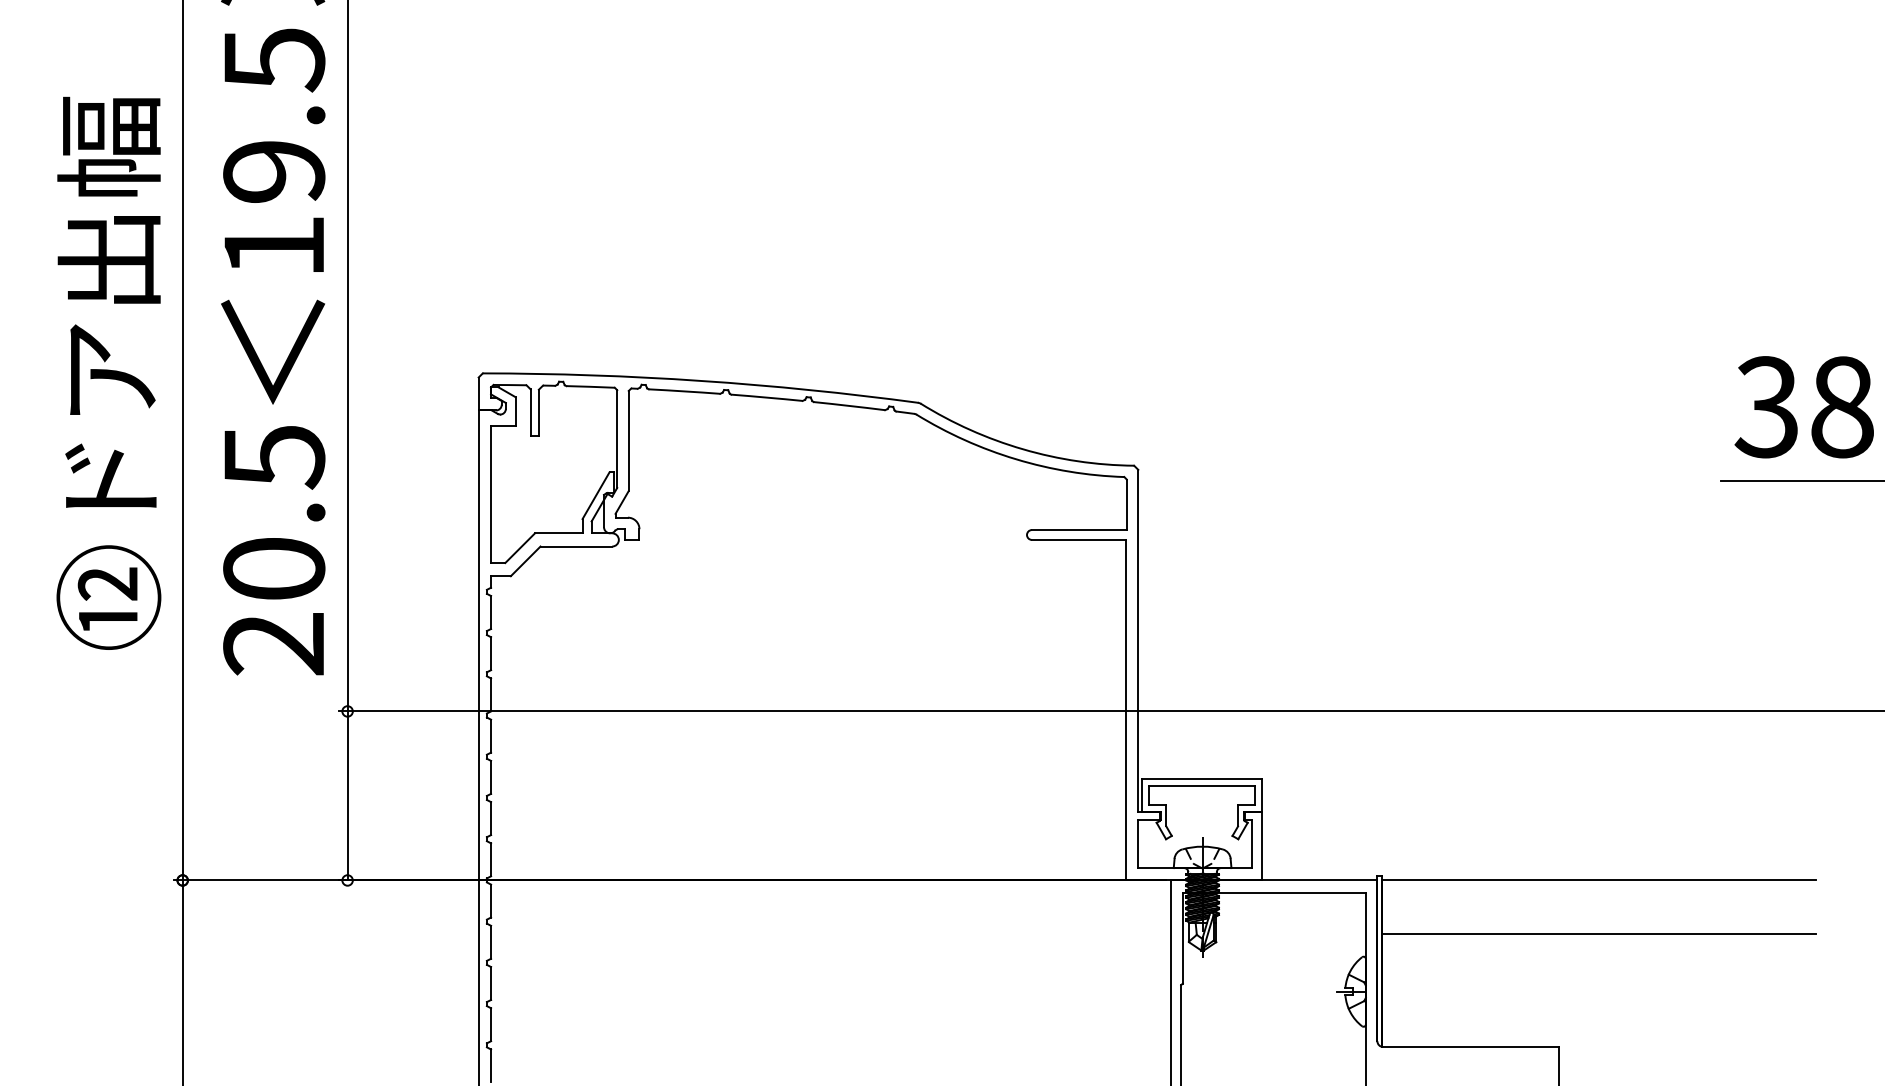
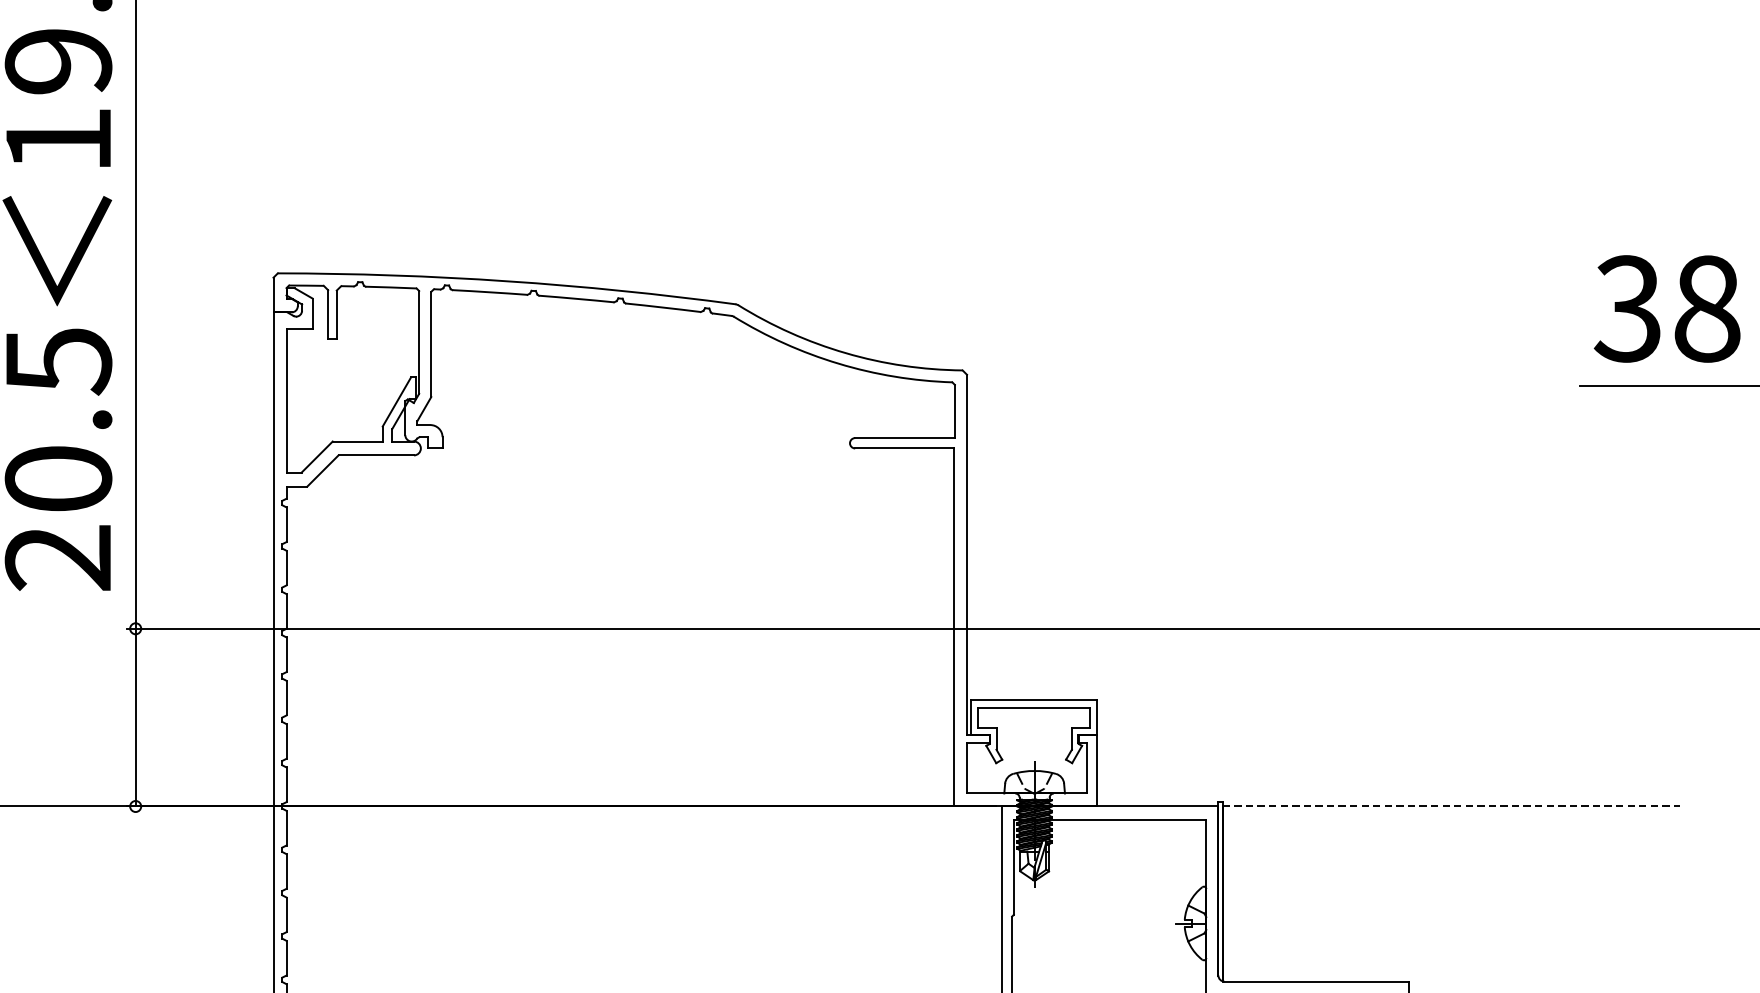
line: (1599, 880) -> (1451, 806), solid -> dashed
line: (1598, 934) -> (1450, 863), removed

